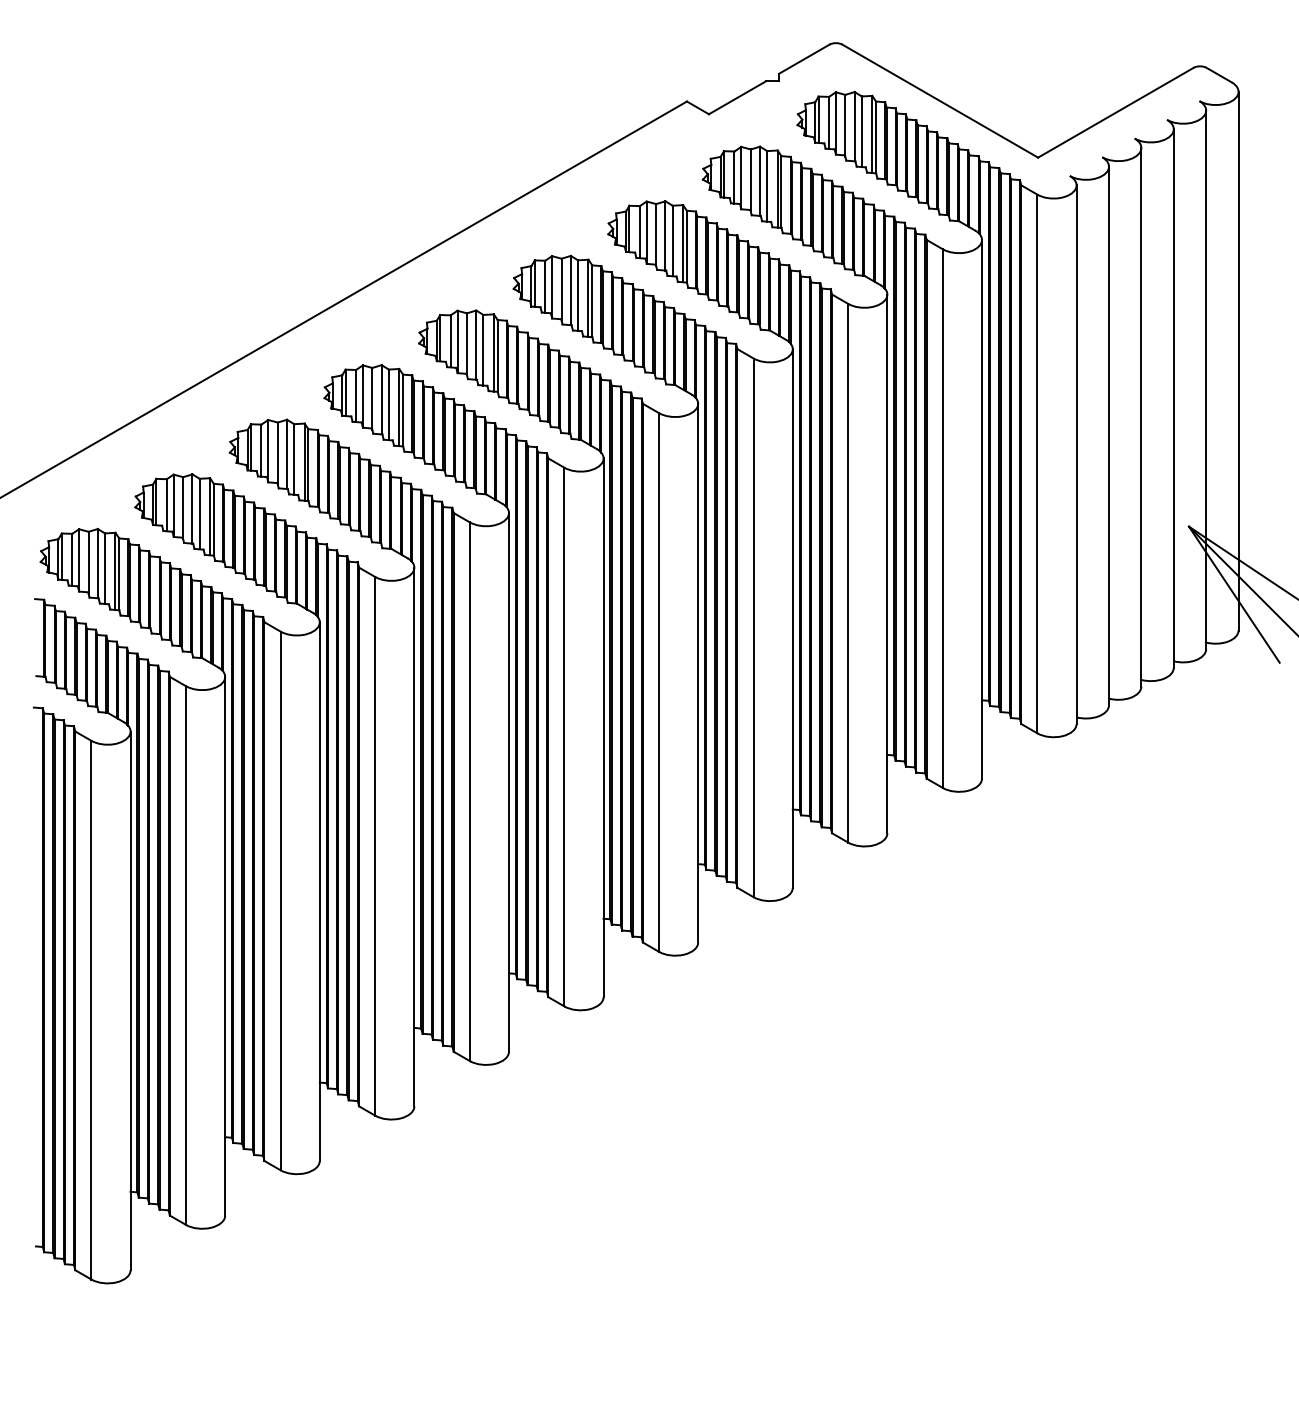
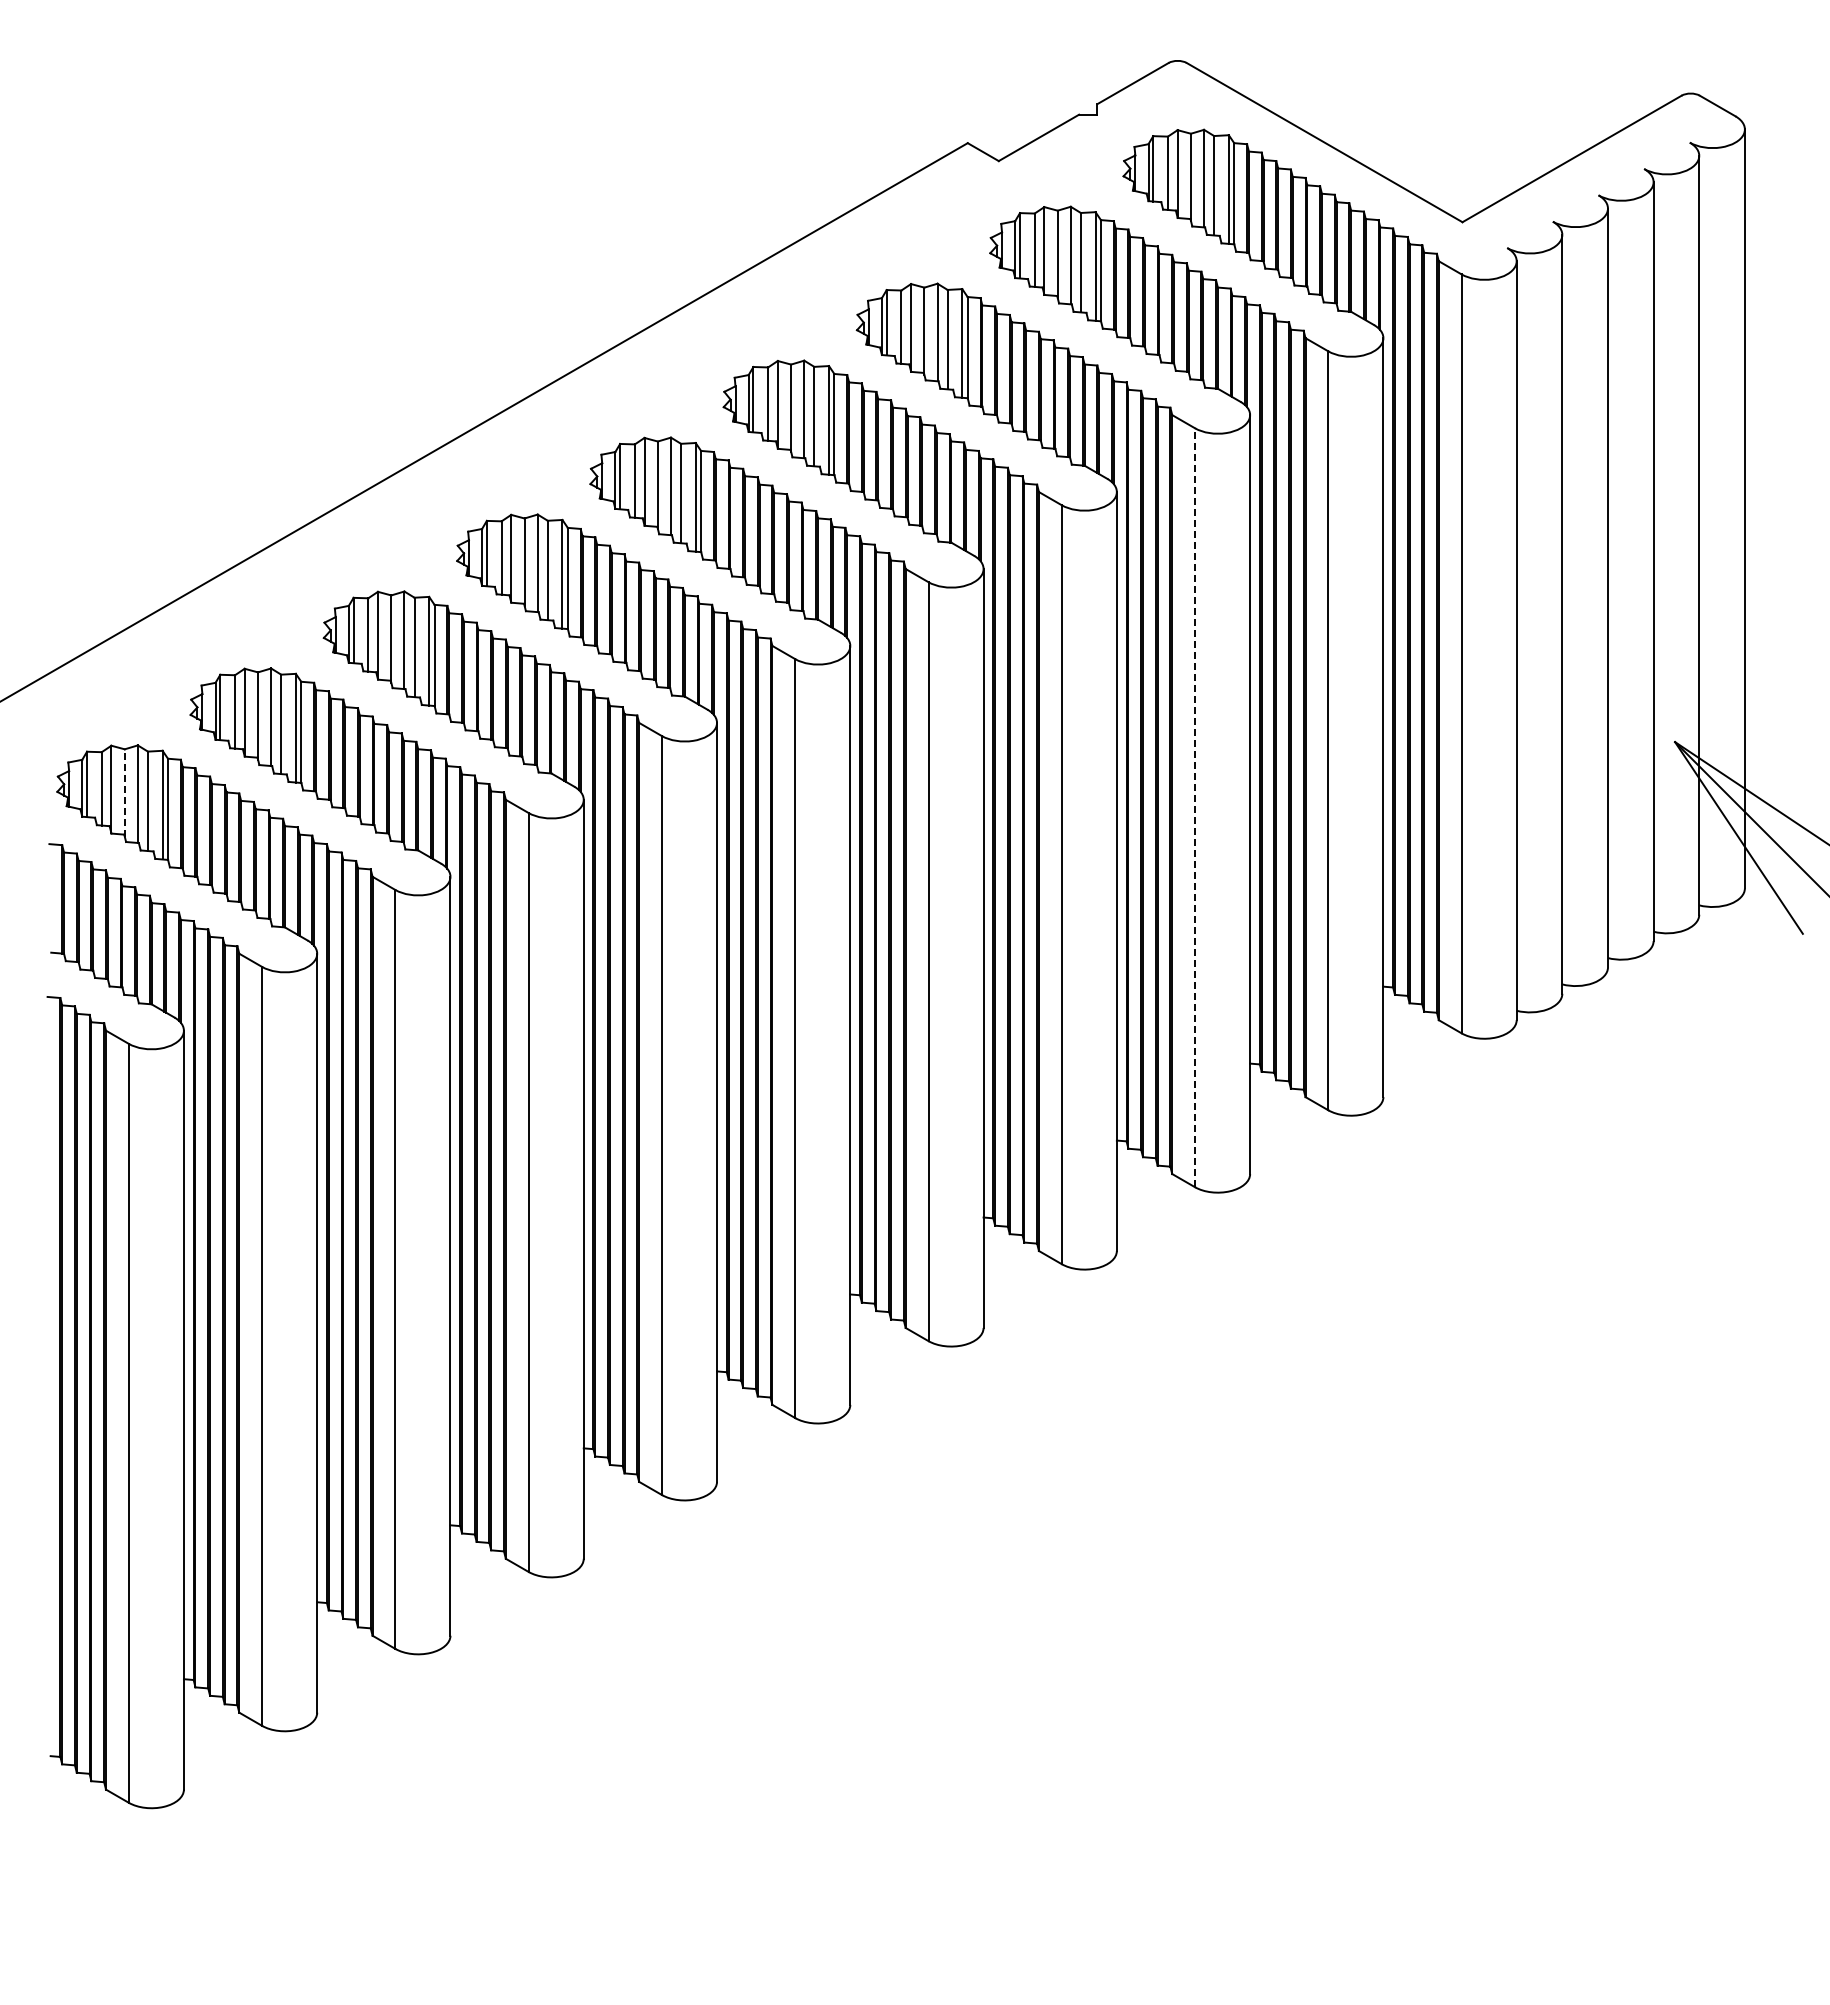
line: (88, 562) -> (124, 792), solid -> dashed
line: (848, 573) -> (1195, 807), solid -> dashed

